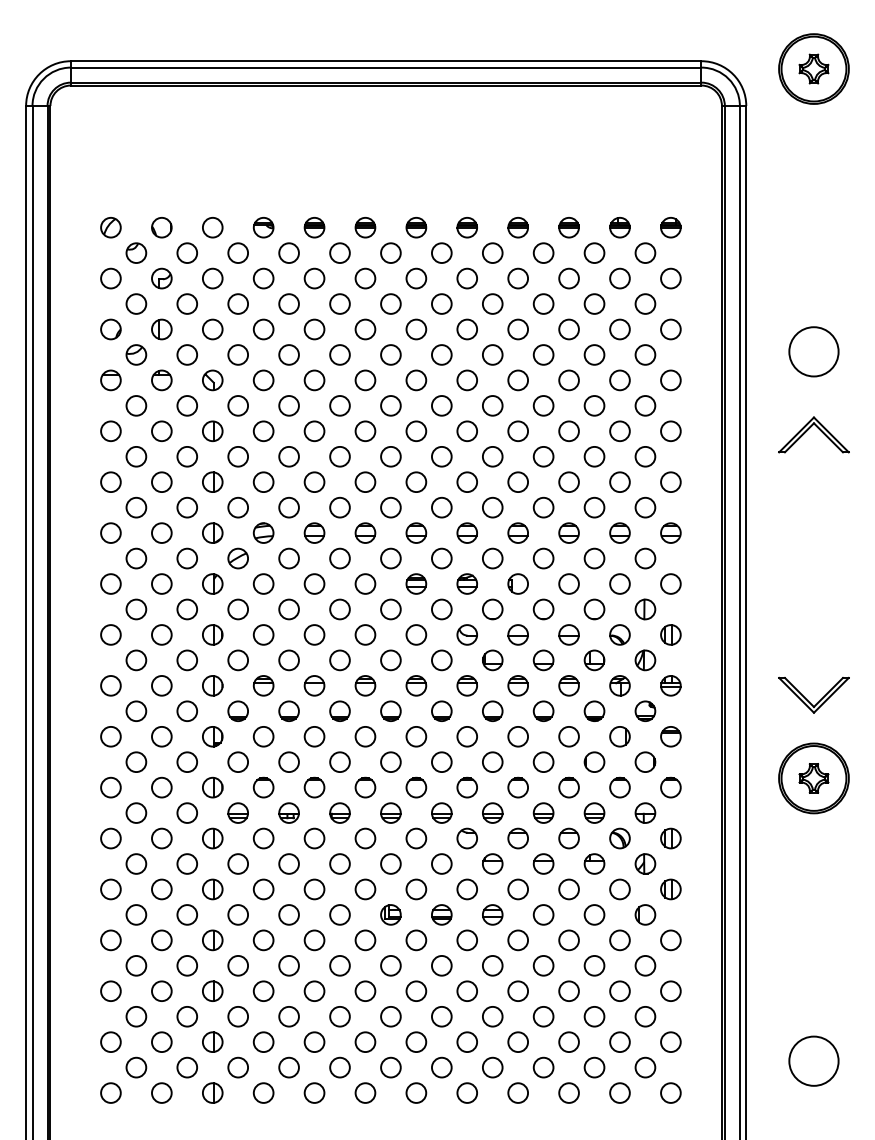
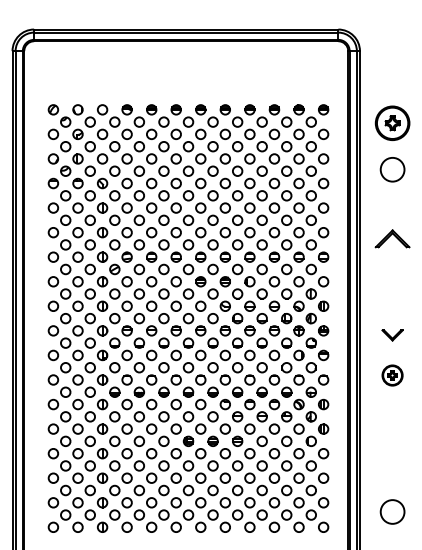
part: (813, 67) -> (392, 122), moved
part: (813, 434) -> (392, 238), moved
part: (813, 695) -> (392, 335), size x0.6
part: (813, 778) -> (392, 375), size x0.6

